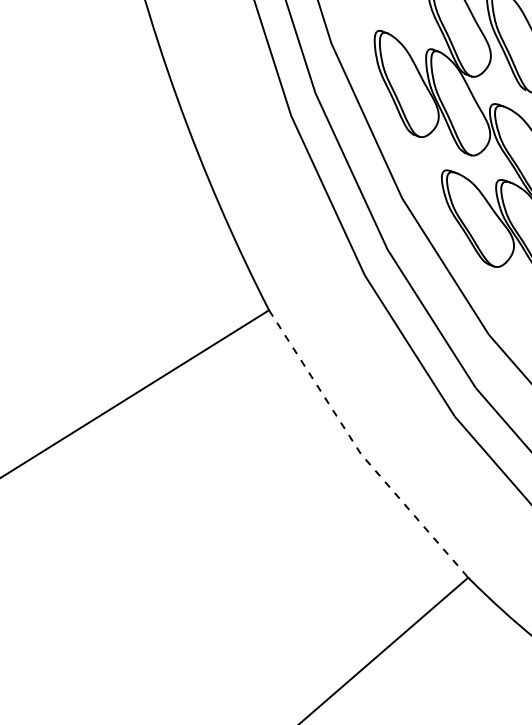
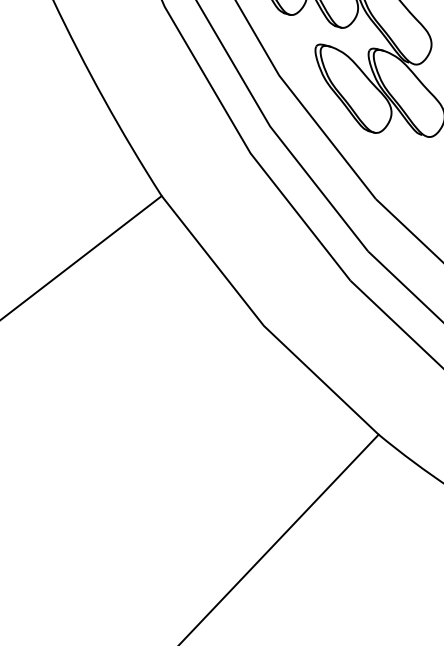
line: (359, 451) -> (262, 323), dashed -> solid

